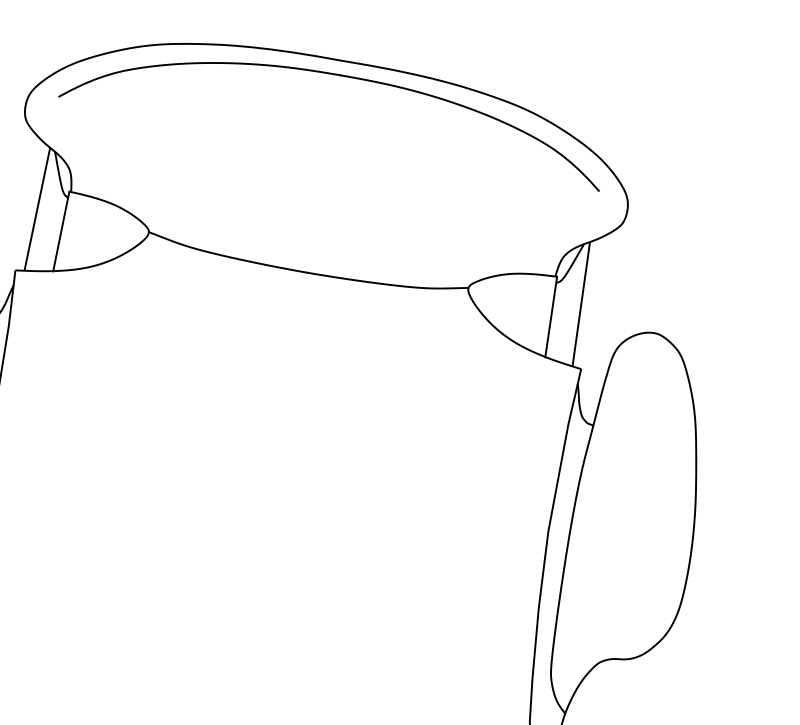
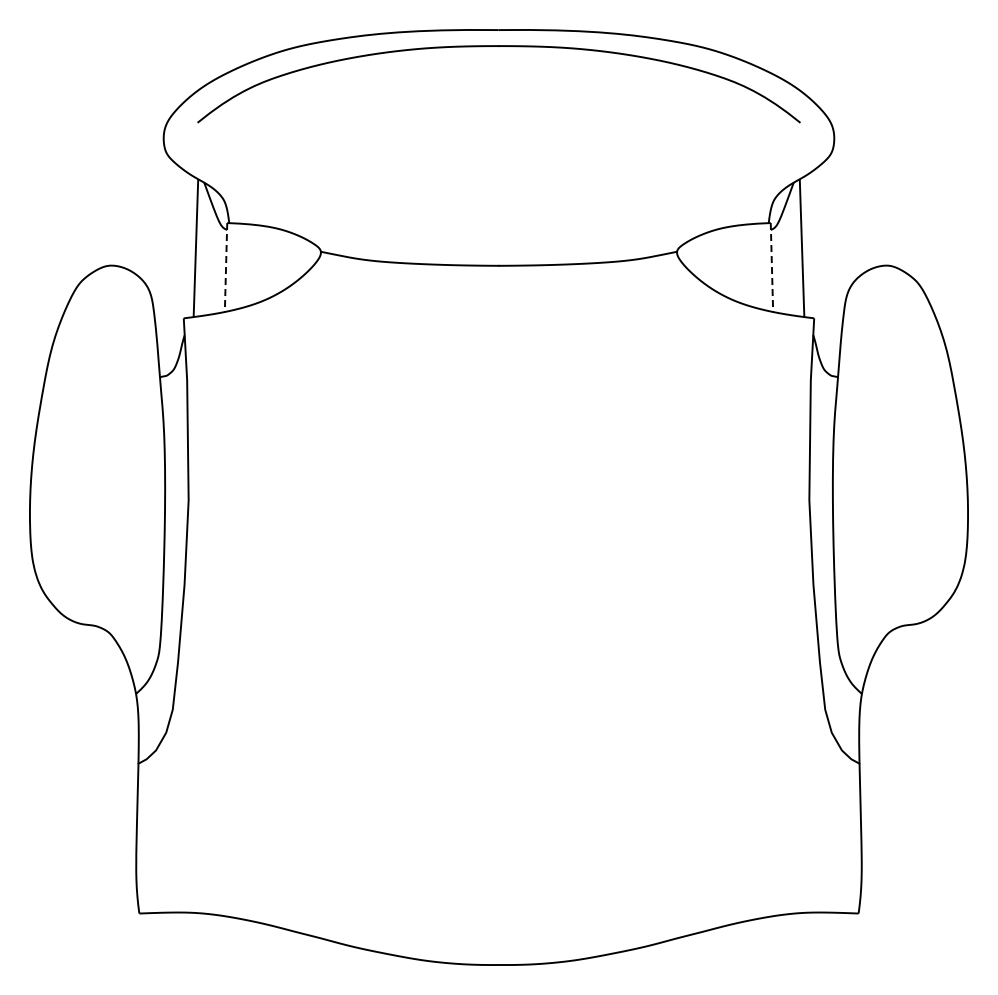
line: (61, 231) -> (226, 267), solid -> dashed
line: (550, 316) -> (771, 267), solid -> dashed

